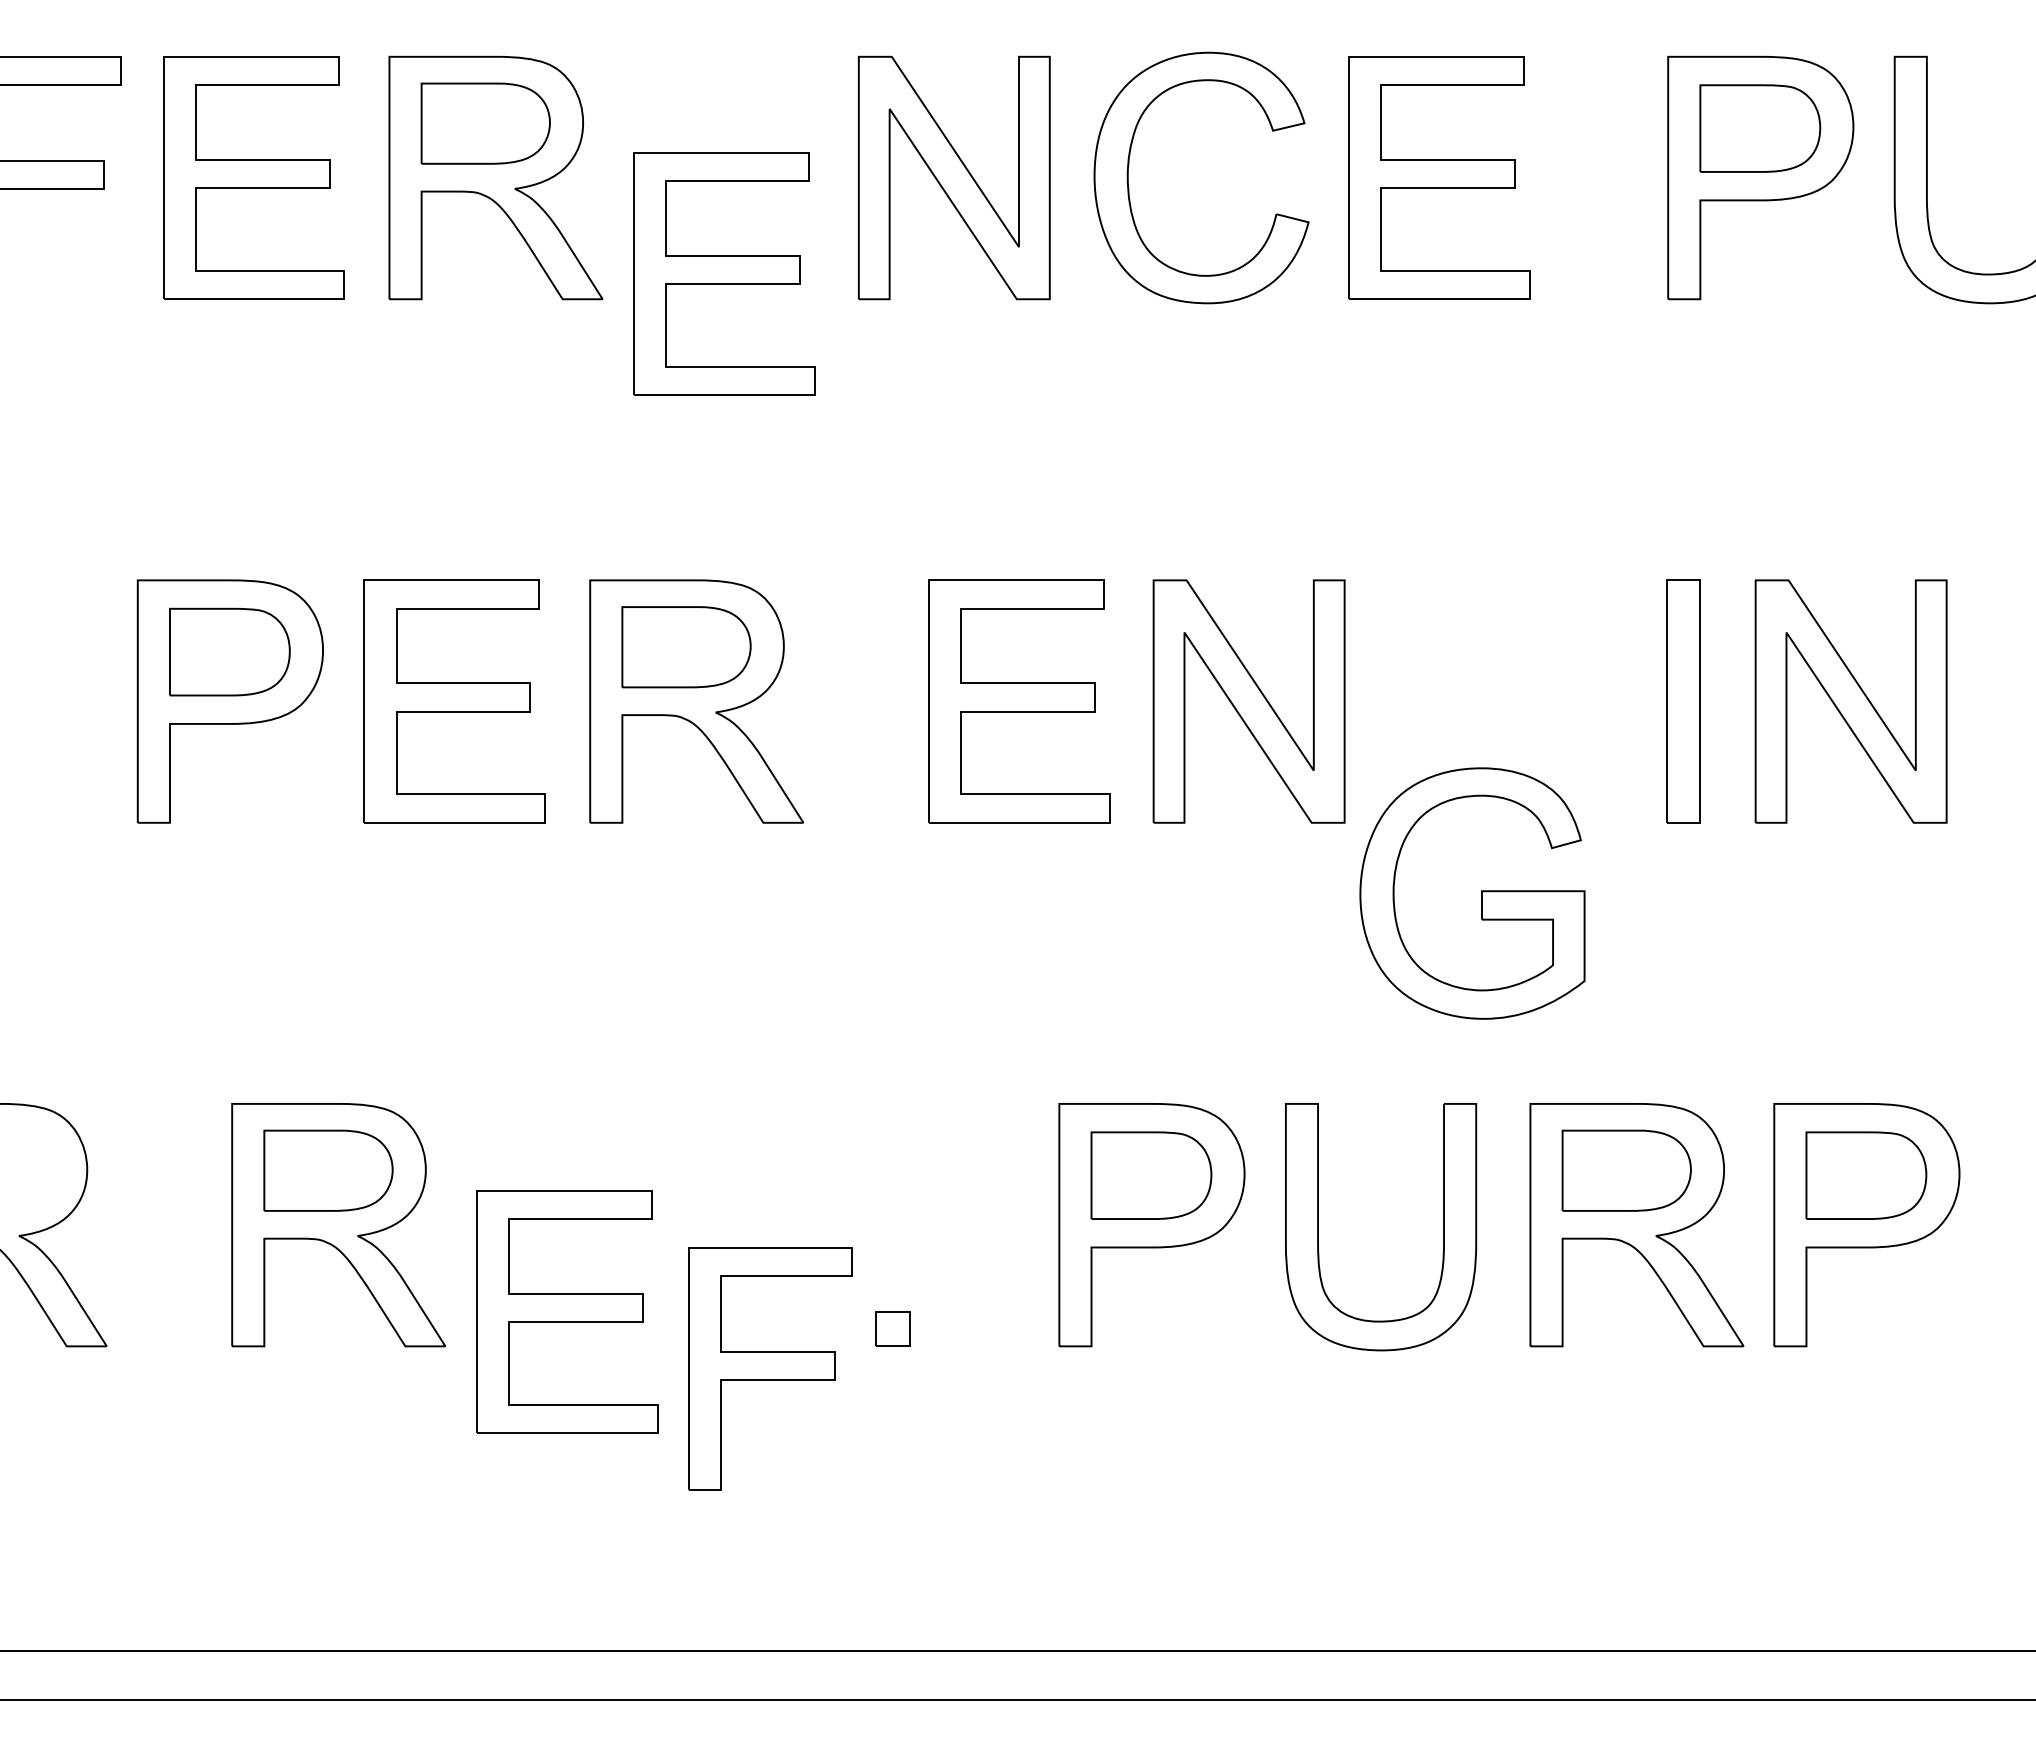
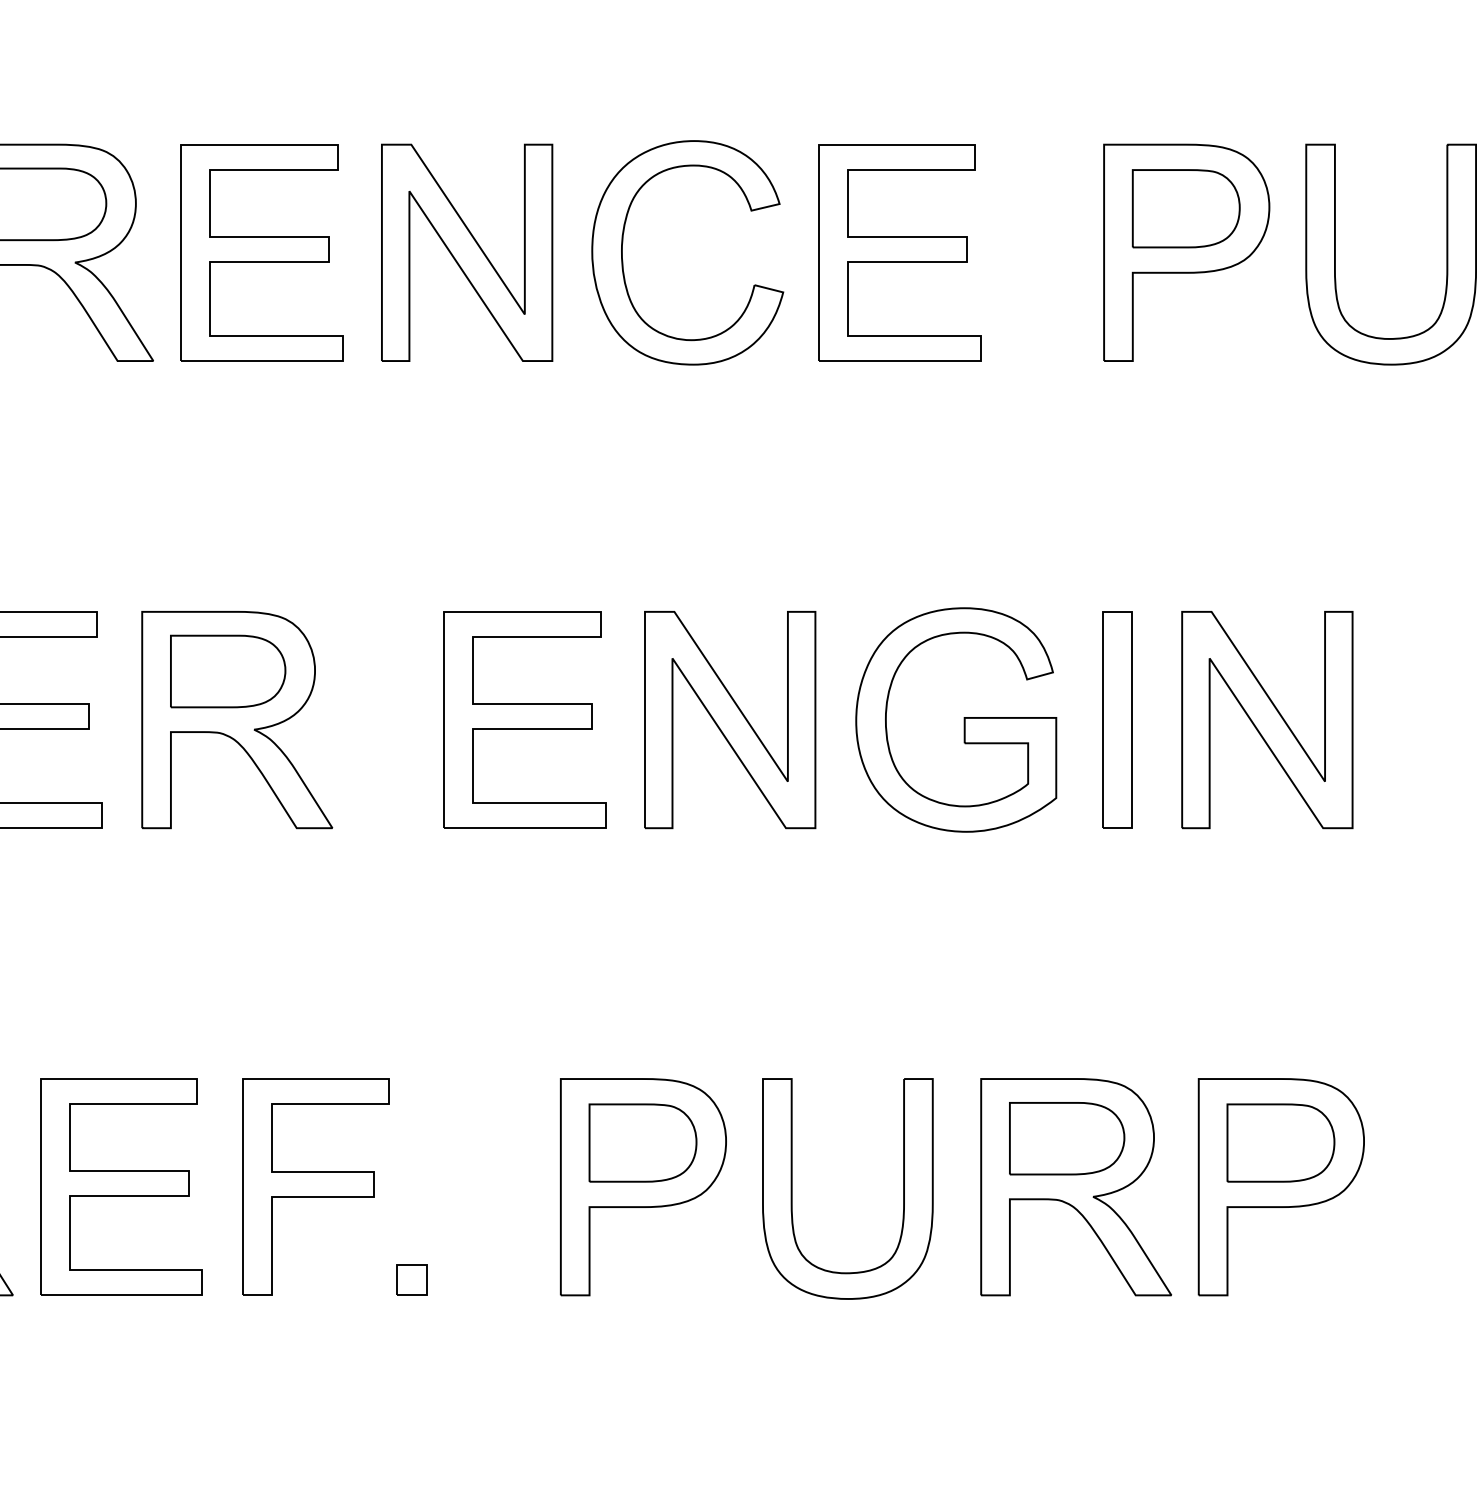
part: (724, 273) -> (262, 252), moved
part: (1481, 893) -> (964, 719), moved
part: (567, 1311) -> (121, 1186), moved
part: (770, 1368) -> (316, 1186), moved

